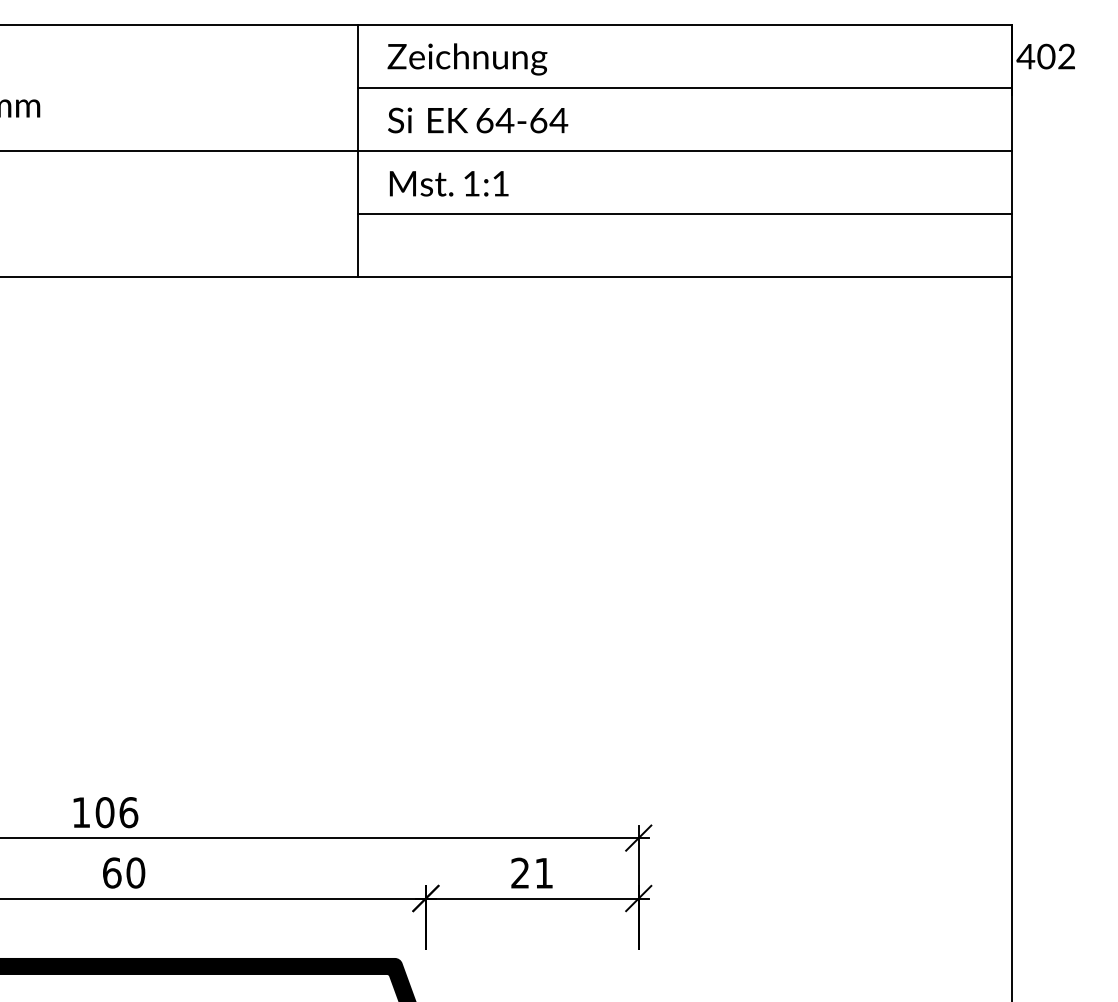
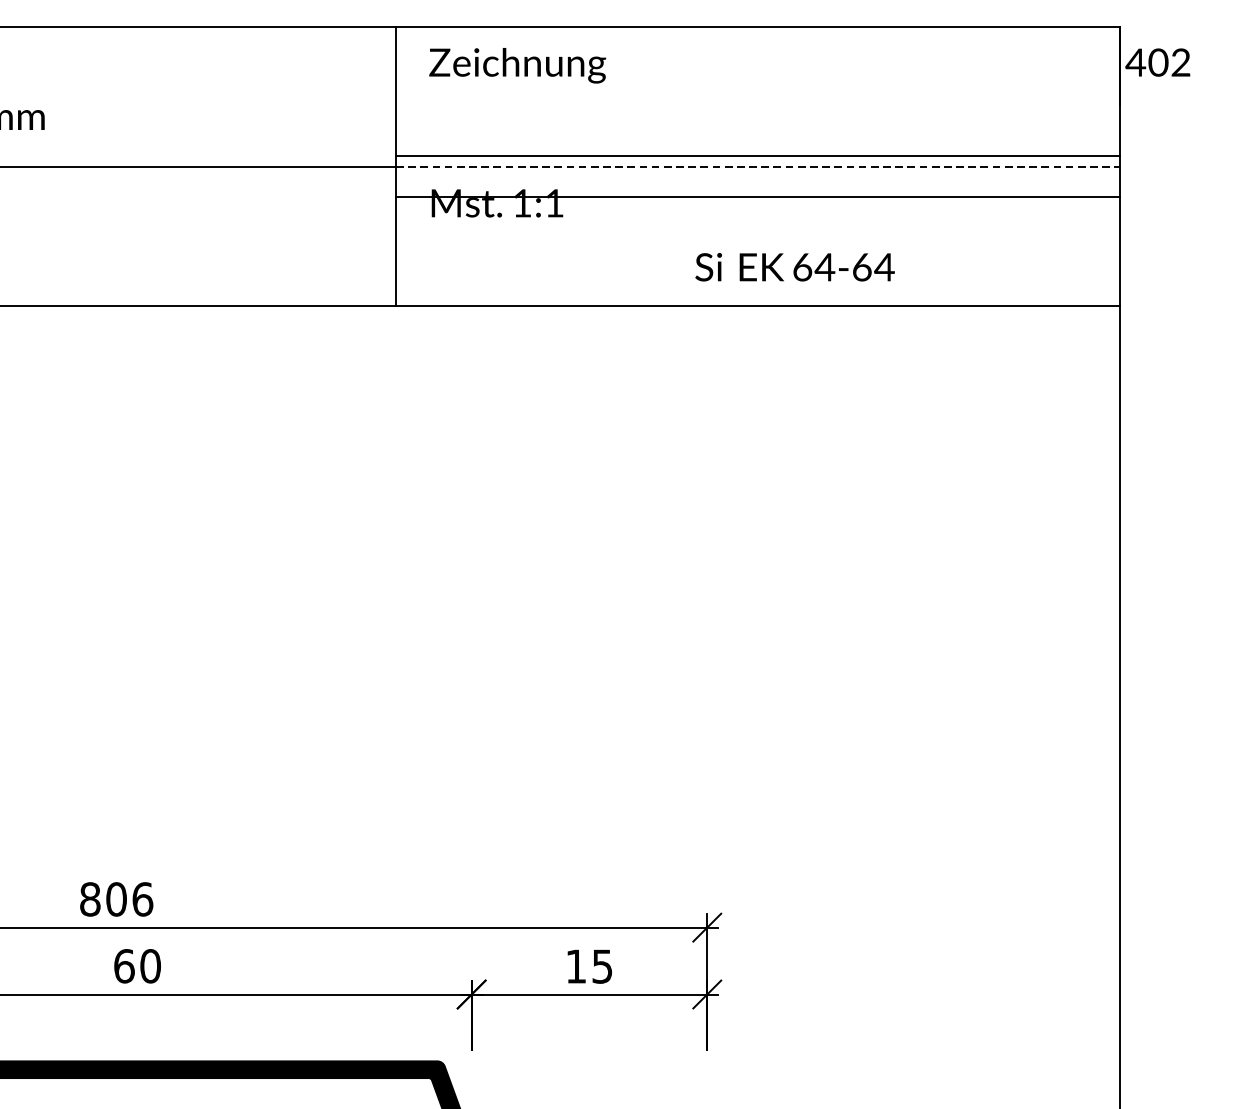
line: (684, 87) -> (757, 155), moved
text: (478, 120) -> (795, 267), moved
line: (685, 150) -> (759, 166), solid -> dashed
line: (684, 213) -> (757, 196), moved
text: (81, 812) -> (90, 899), 106 -> 806
text: (531, 872) -> (588, 965), 21 -> 15

